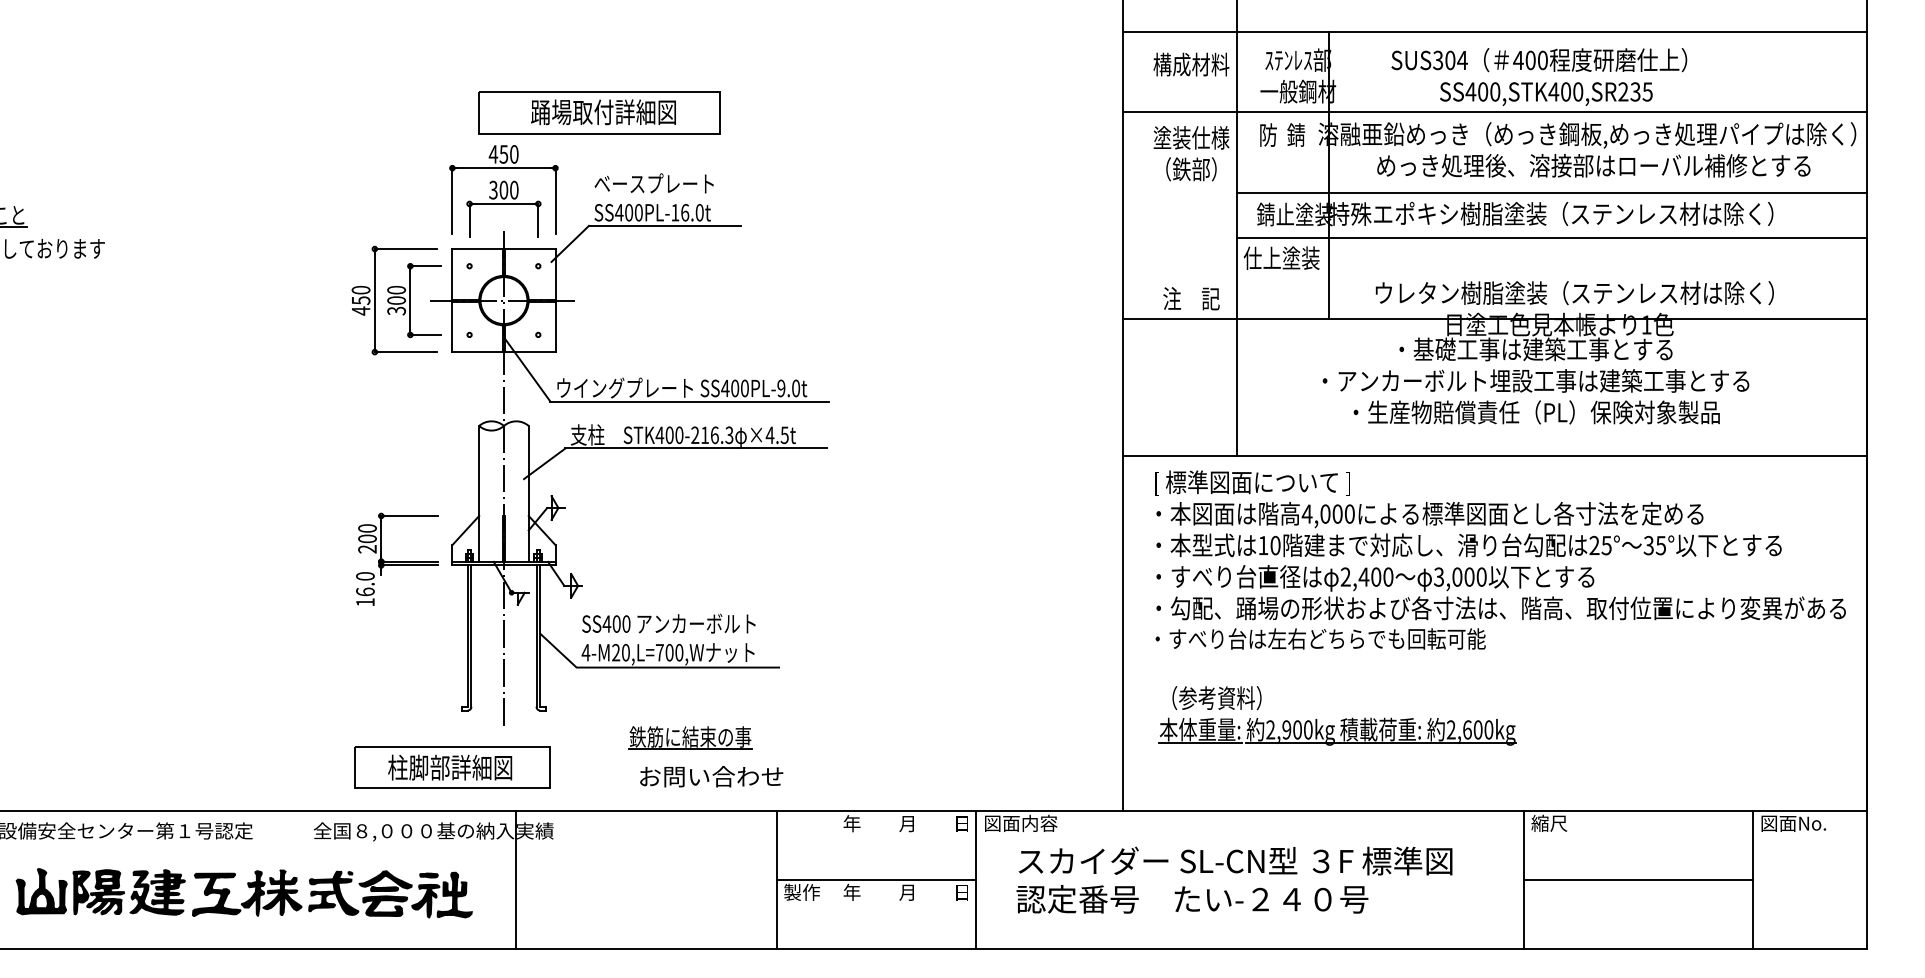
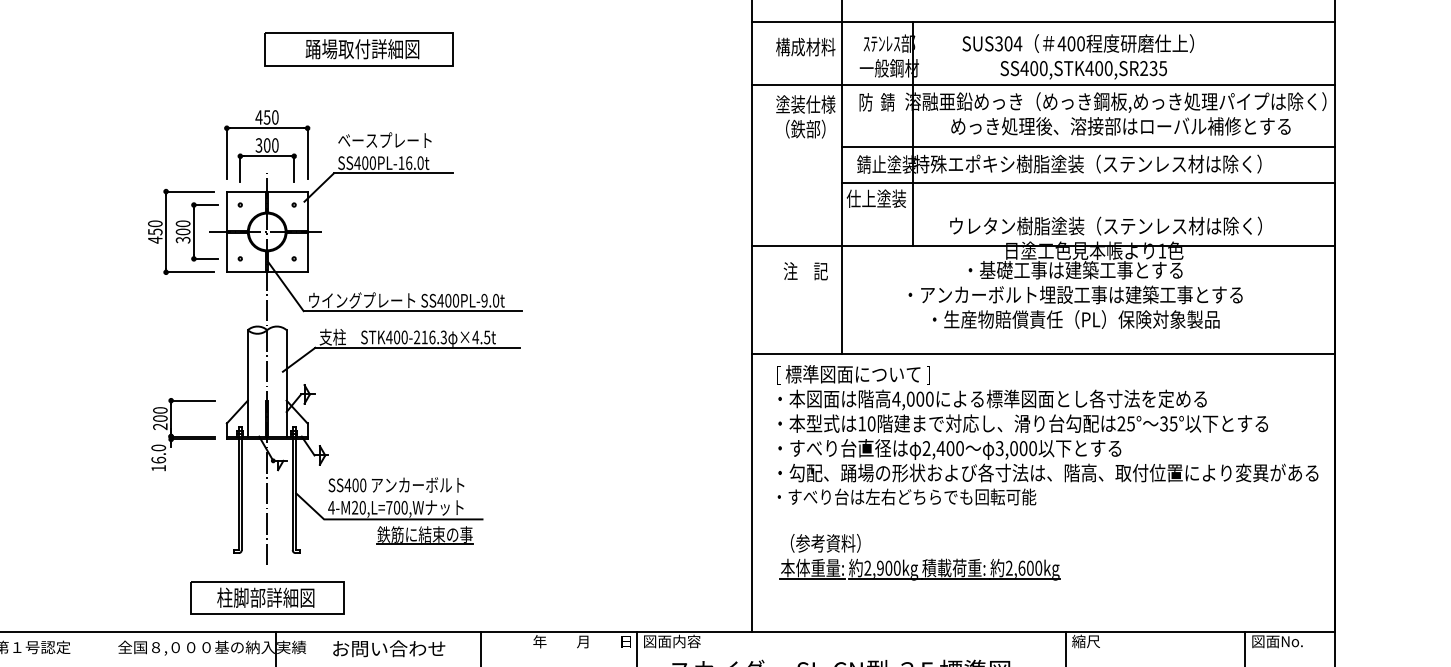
part: (599, 112) -> (359, 49), moved
text: (1191, 298) -> (805, 271), moved
part: (690, 737) -> (425, 535), moved
part: (452, 767) -> (267, 597), moved
text: (711, 776) -> (389, 648), moved

